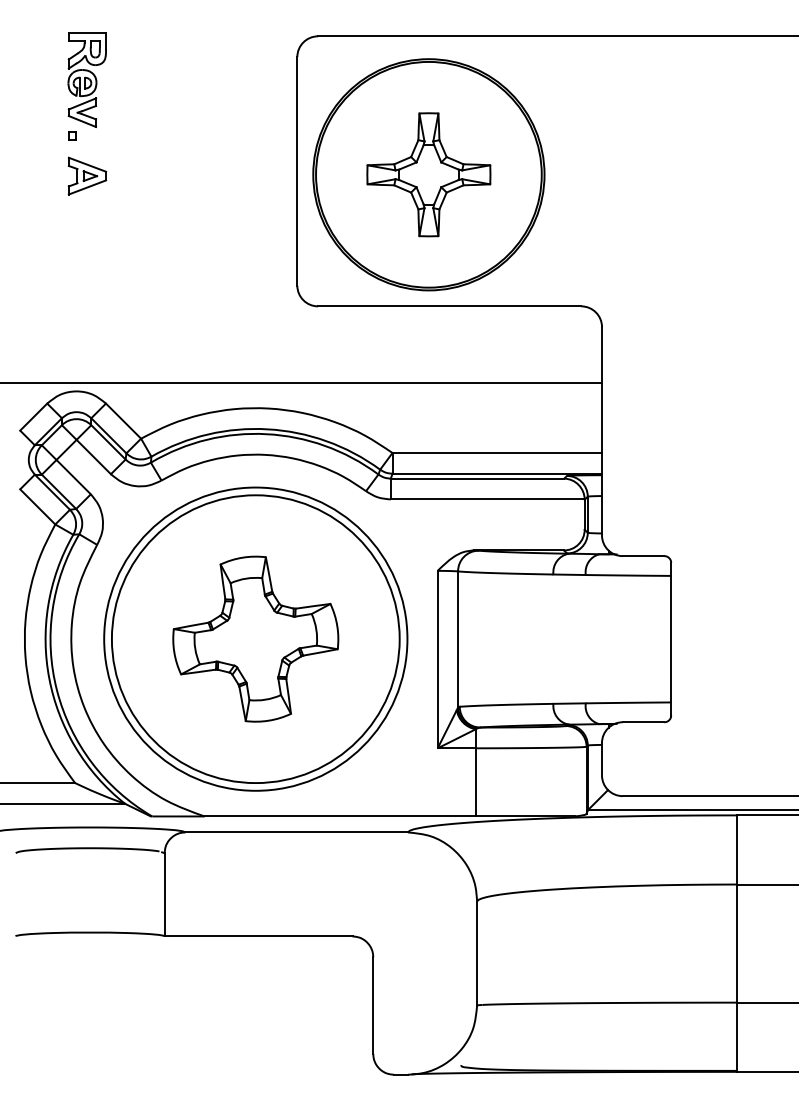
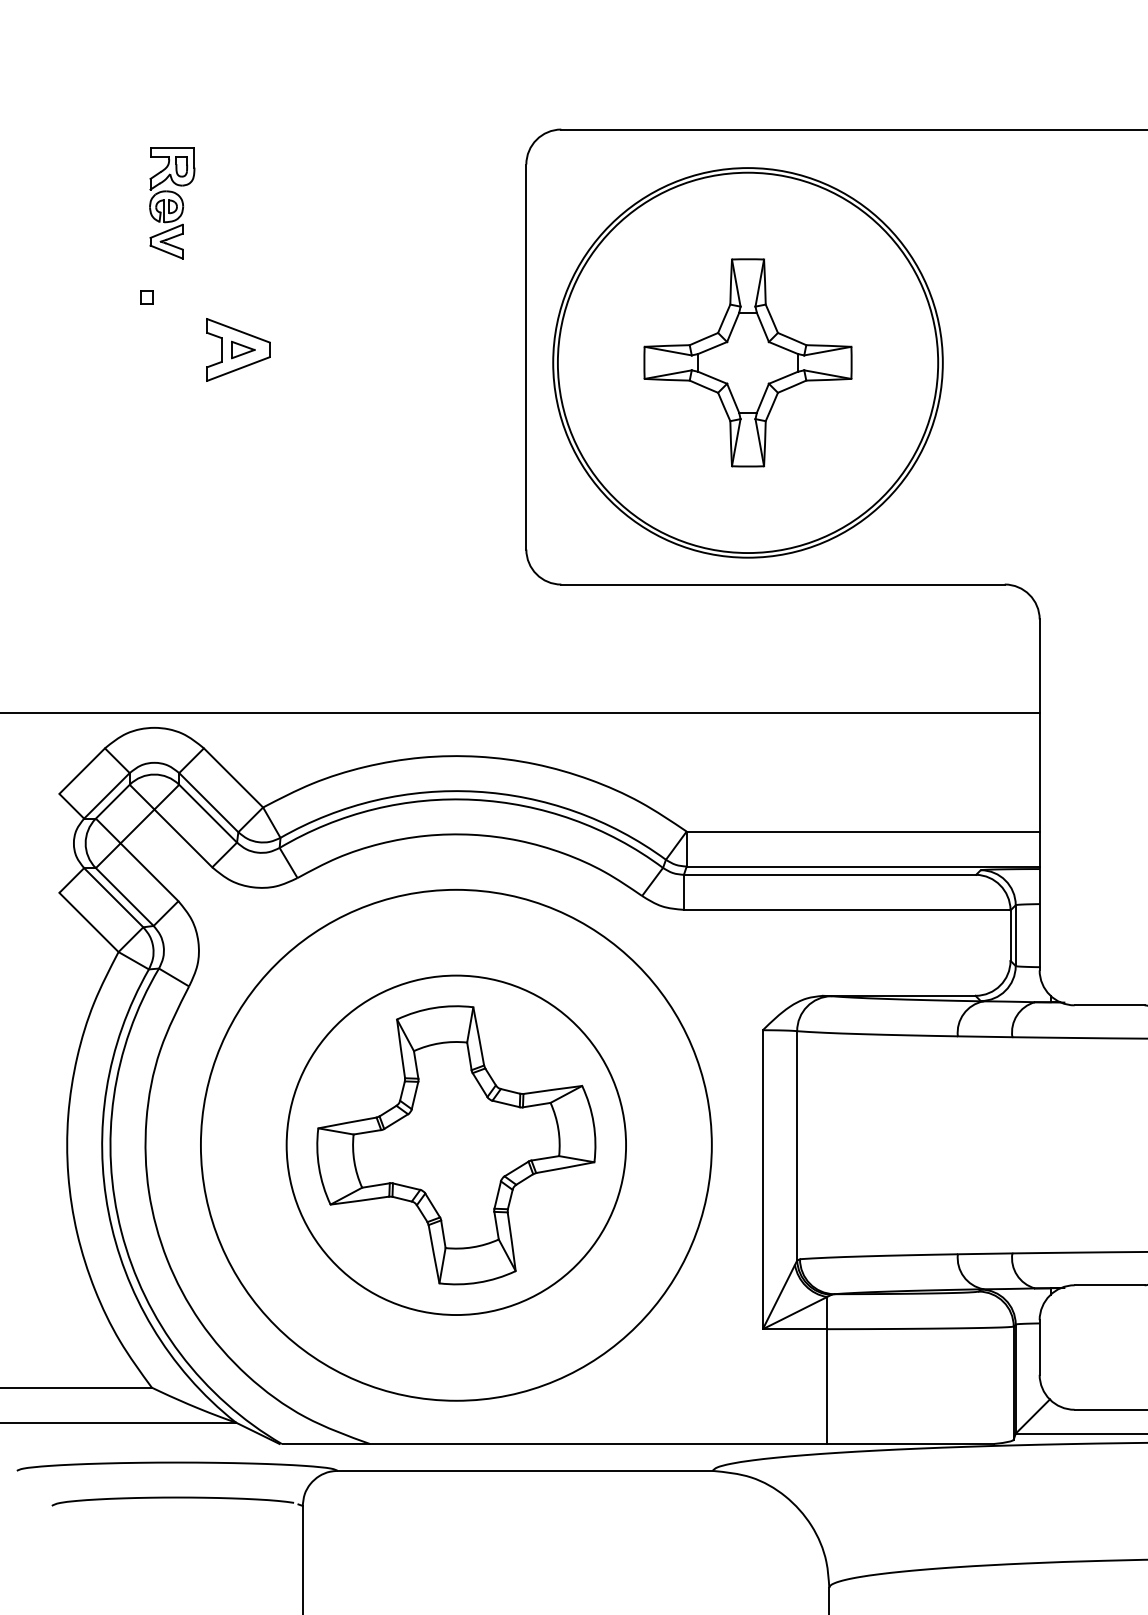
part: (86, 79) -> (171, 202), size x0.7
part: (87, 175) -> (238, 348), moved
circle: (255, 639) -> (455, 1145), size x0.7

